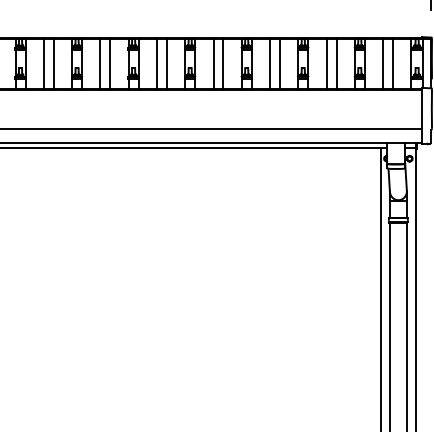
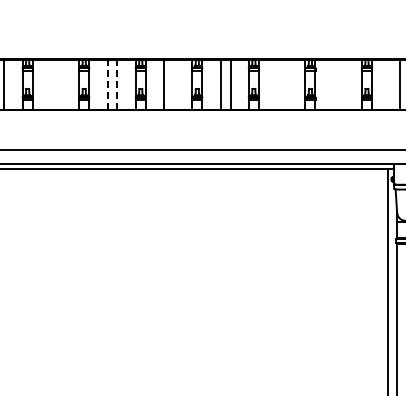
line: (43, 64) -> (50, 85), removed
line: (53, 64) -> (60, 85), removed
line: (100, 64) -> (107, 85), solid -> dashed
line: (110, 64) -> (117, 85), solid -> dashed
line: (166, 64) -> (173, 85), removed
line: (270, 64) -> (277, 85), removed
line: (279, 64) -> (286, 85), removed
line: (326, 64) -> (333, 85), removed
line: (336, 64) -> (343, 85), removed
line: (383, 64) -> (390, 85), removed

